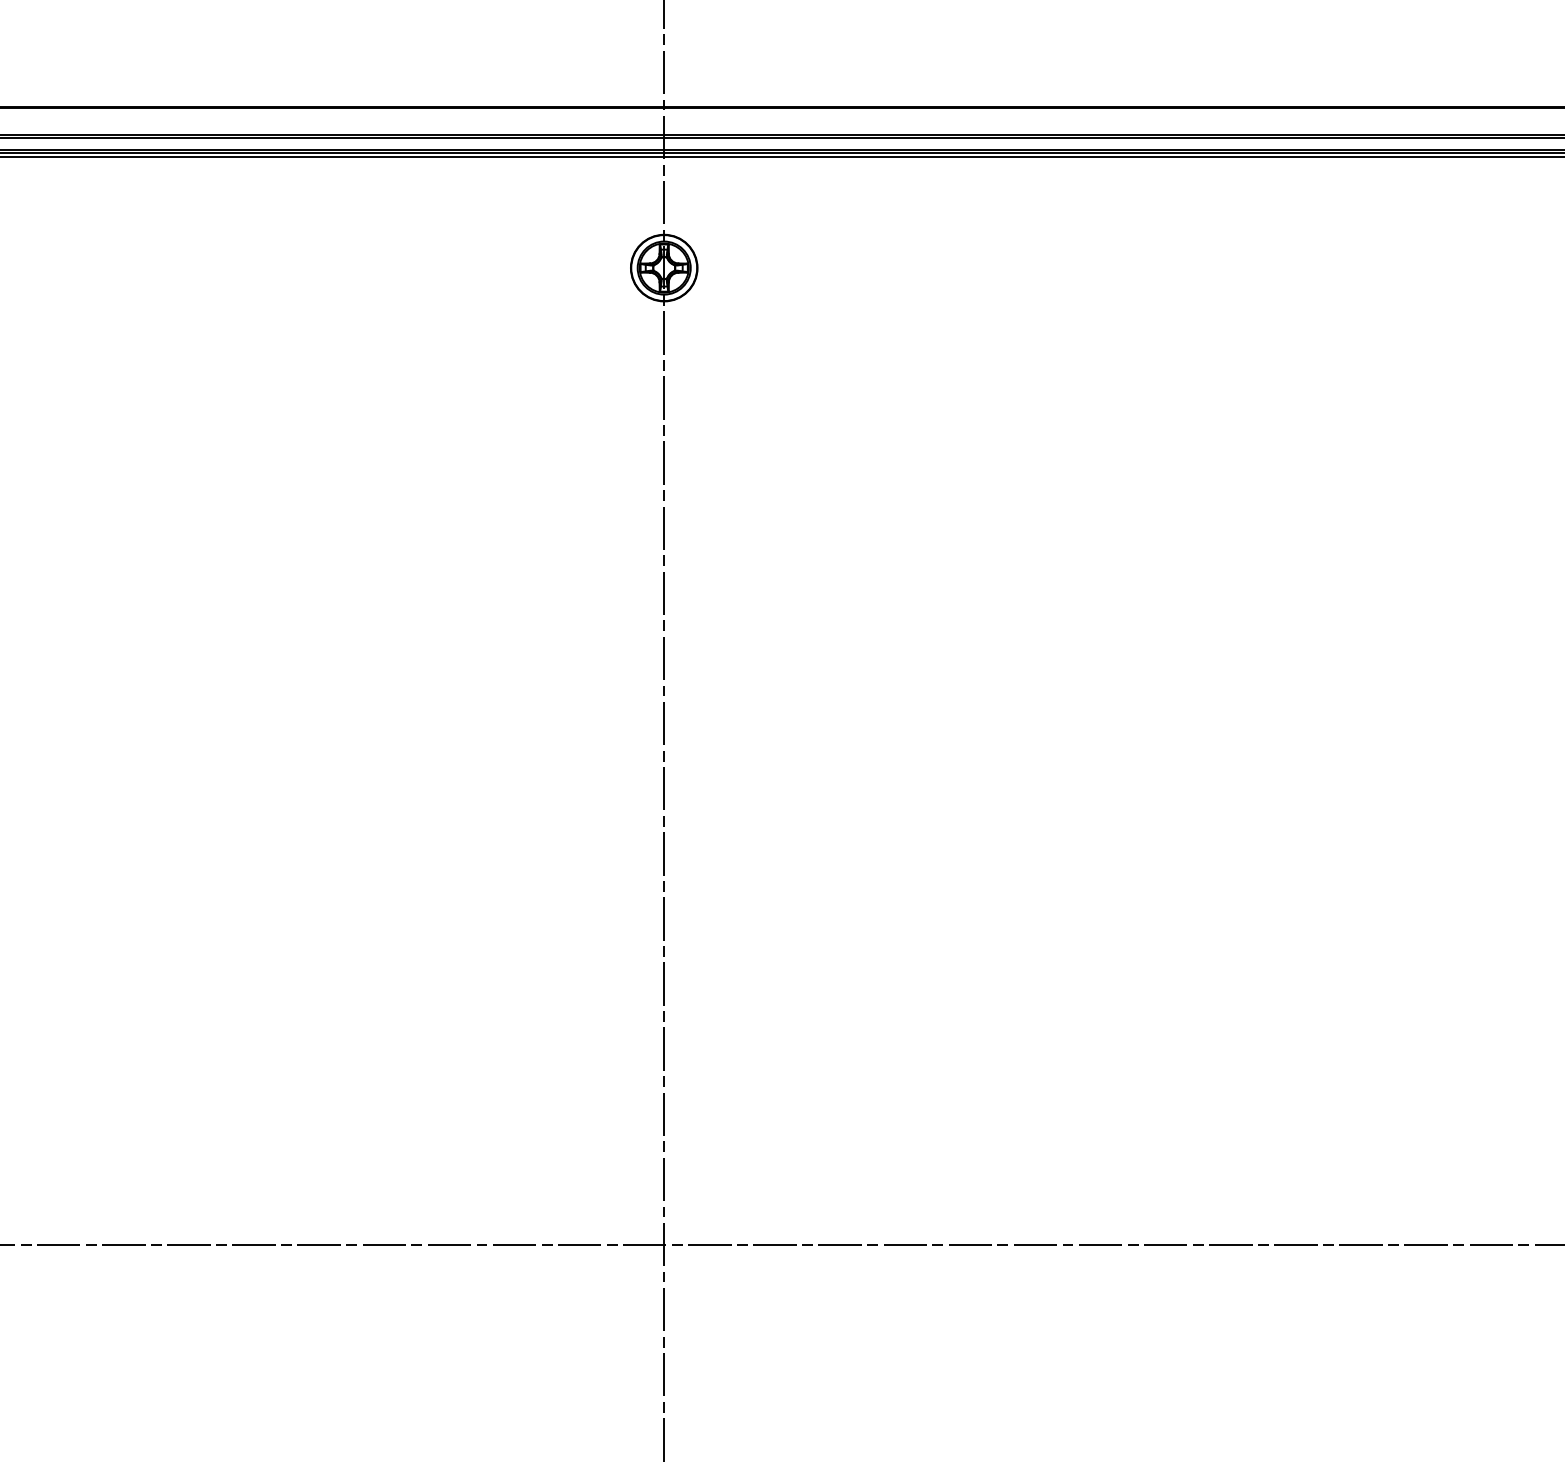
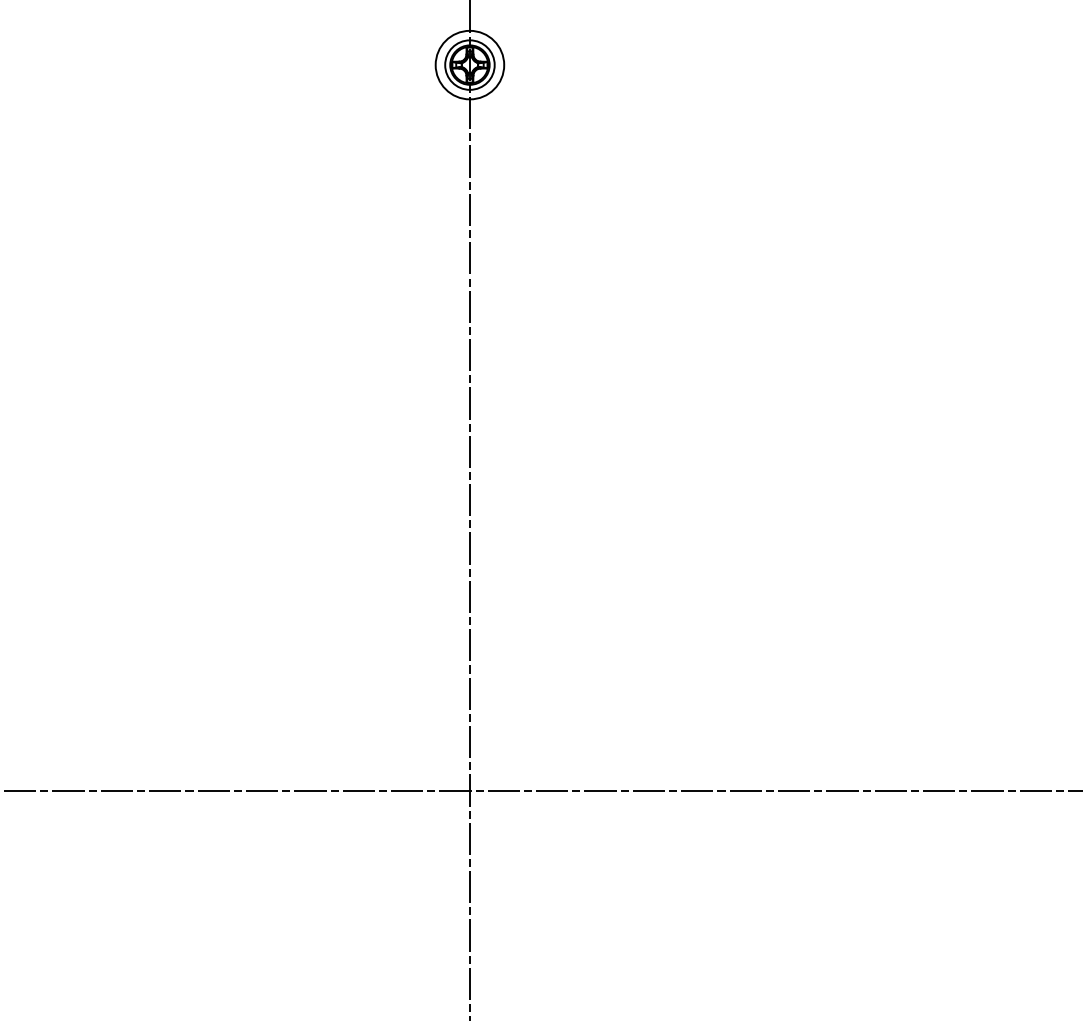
circle: (664, 268) -> (470, 65), size x1.4

